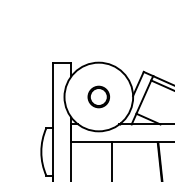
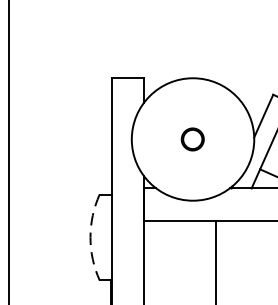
part: (98, 96) -> (192, 138), size x0.6
arc: (41, 151) -> (90, 236), solid -> dashed

